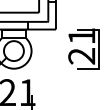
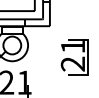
part: (83, 48) -> (74, 57), moved

